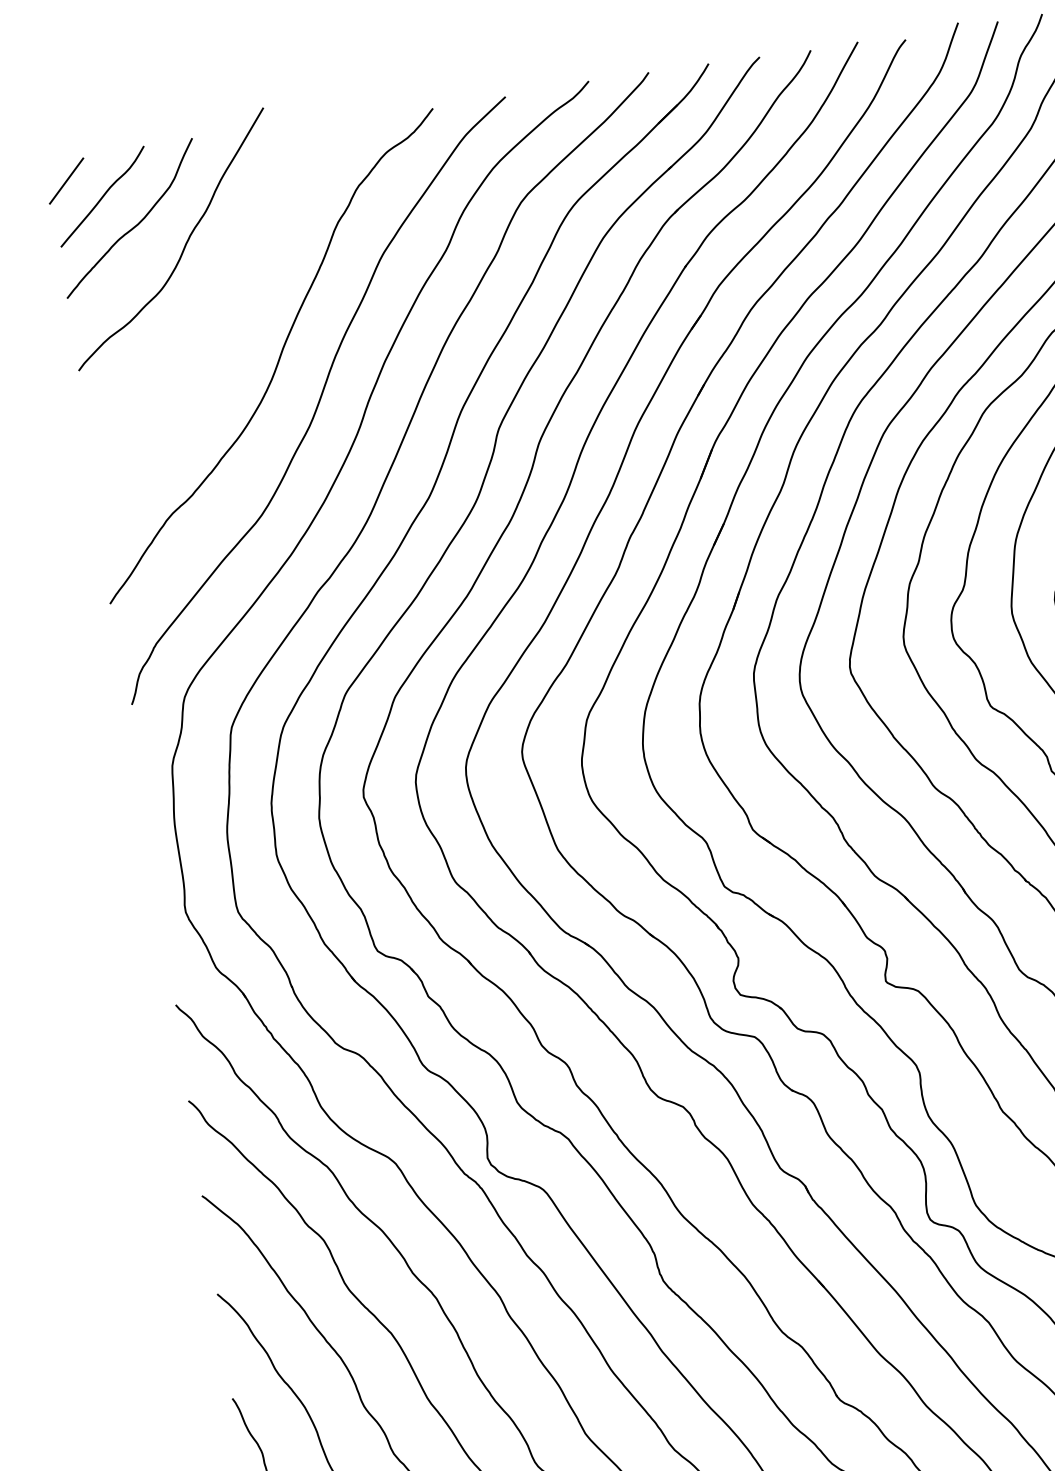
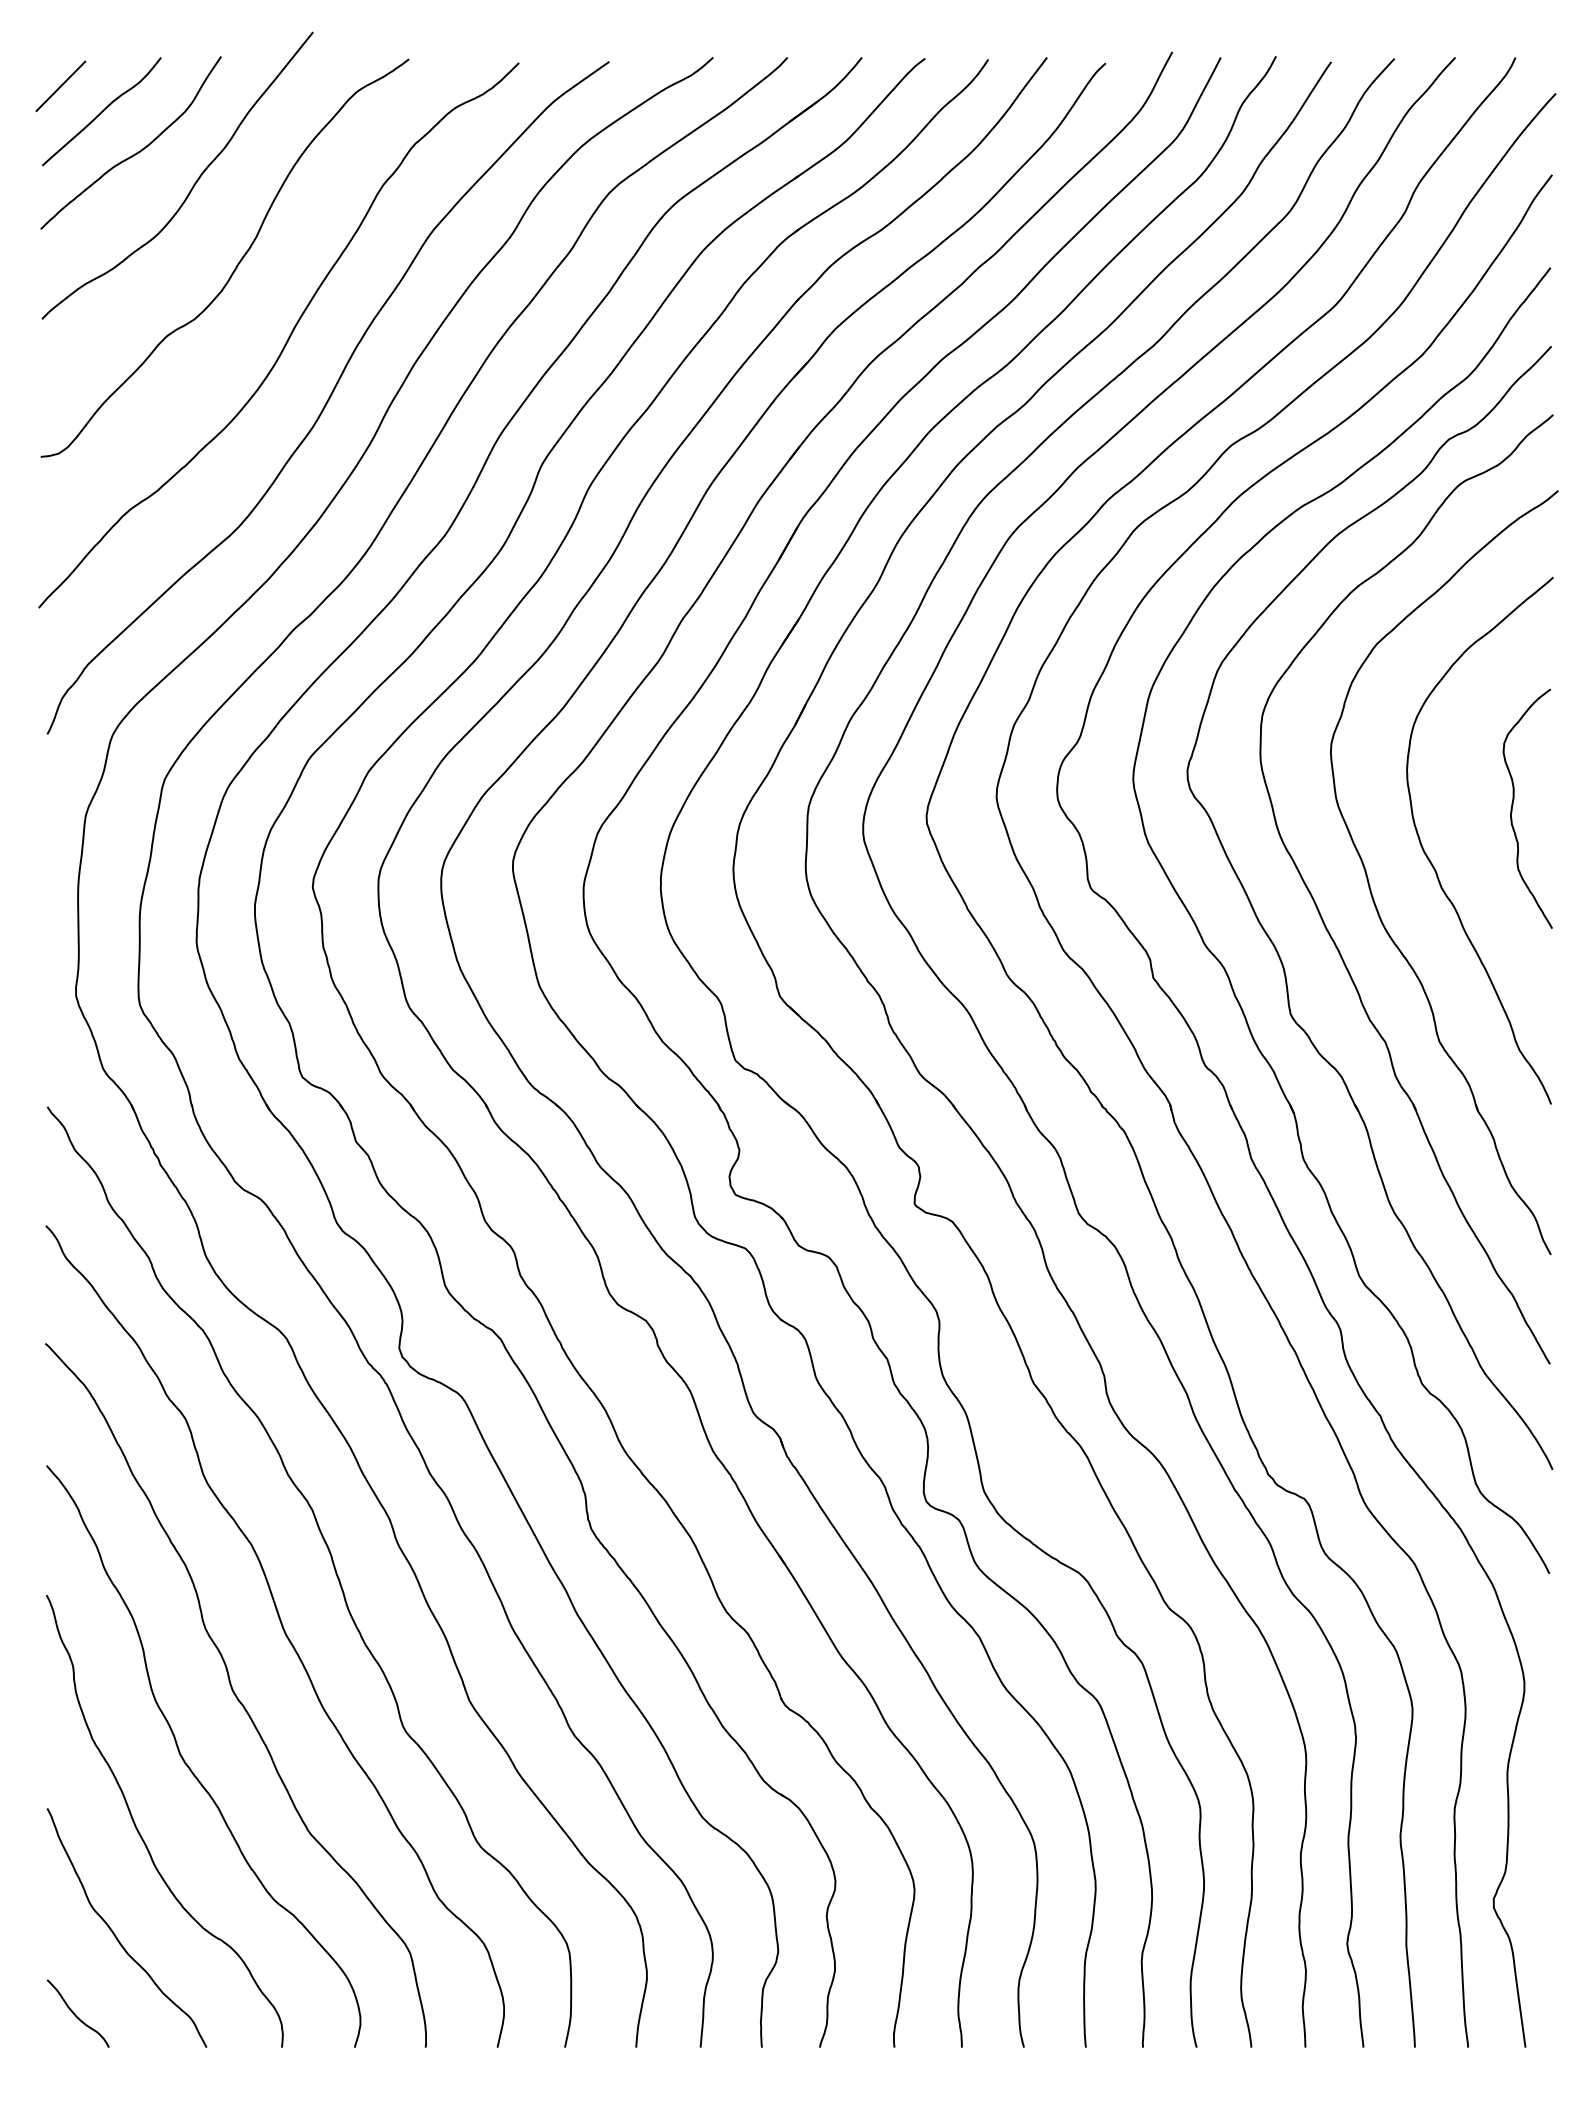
curve: (229, 303) -> (237, 263), added

